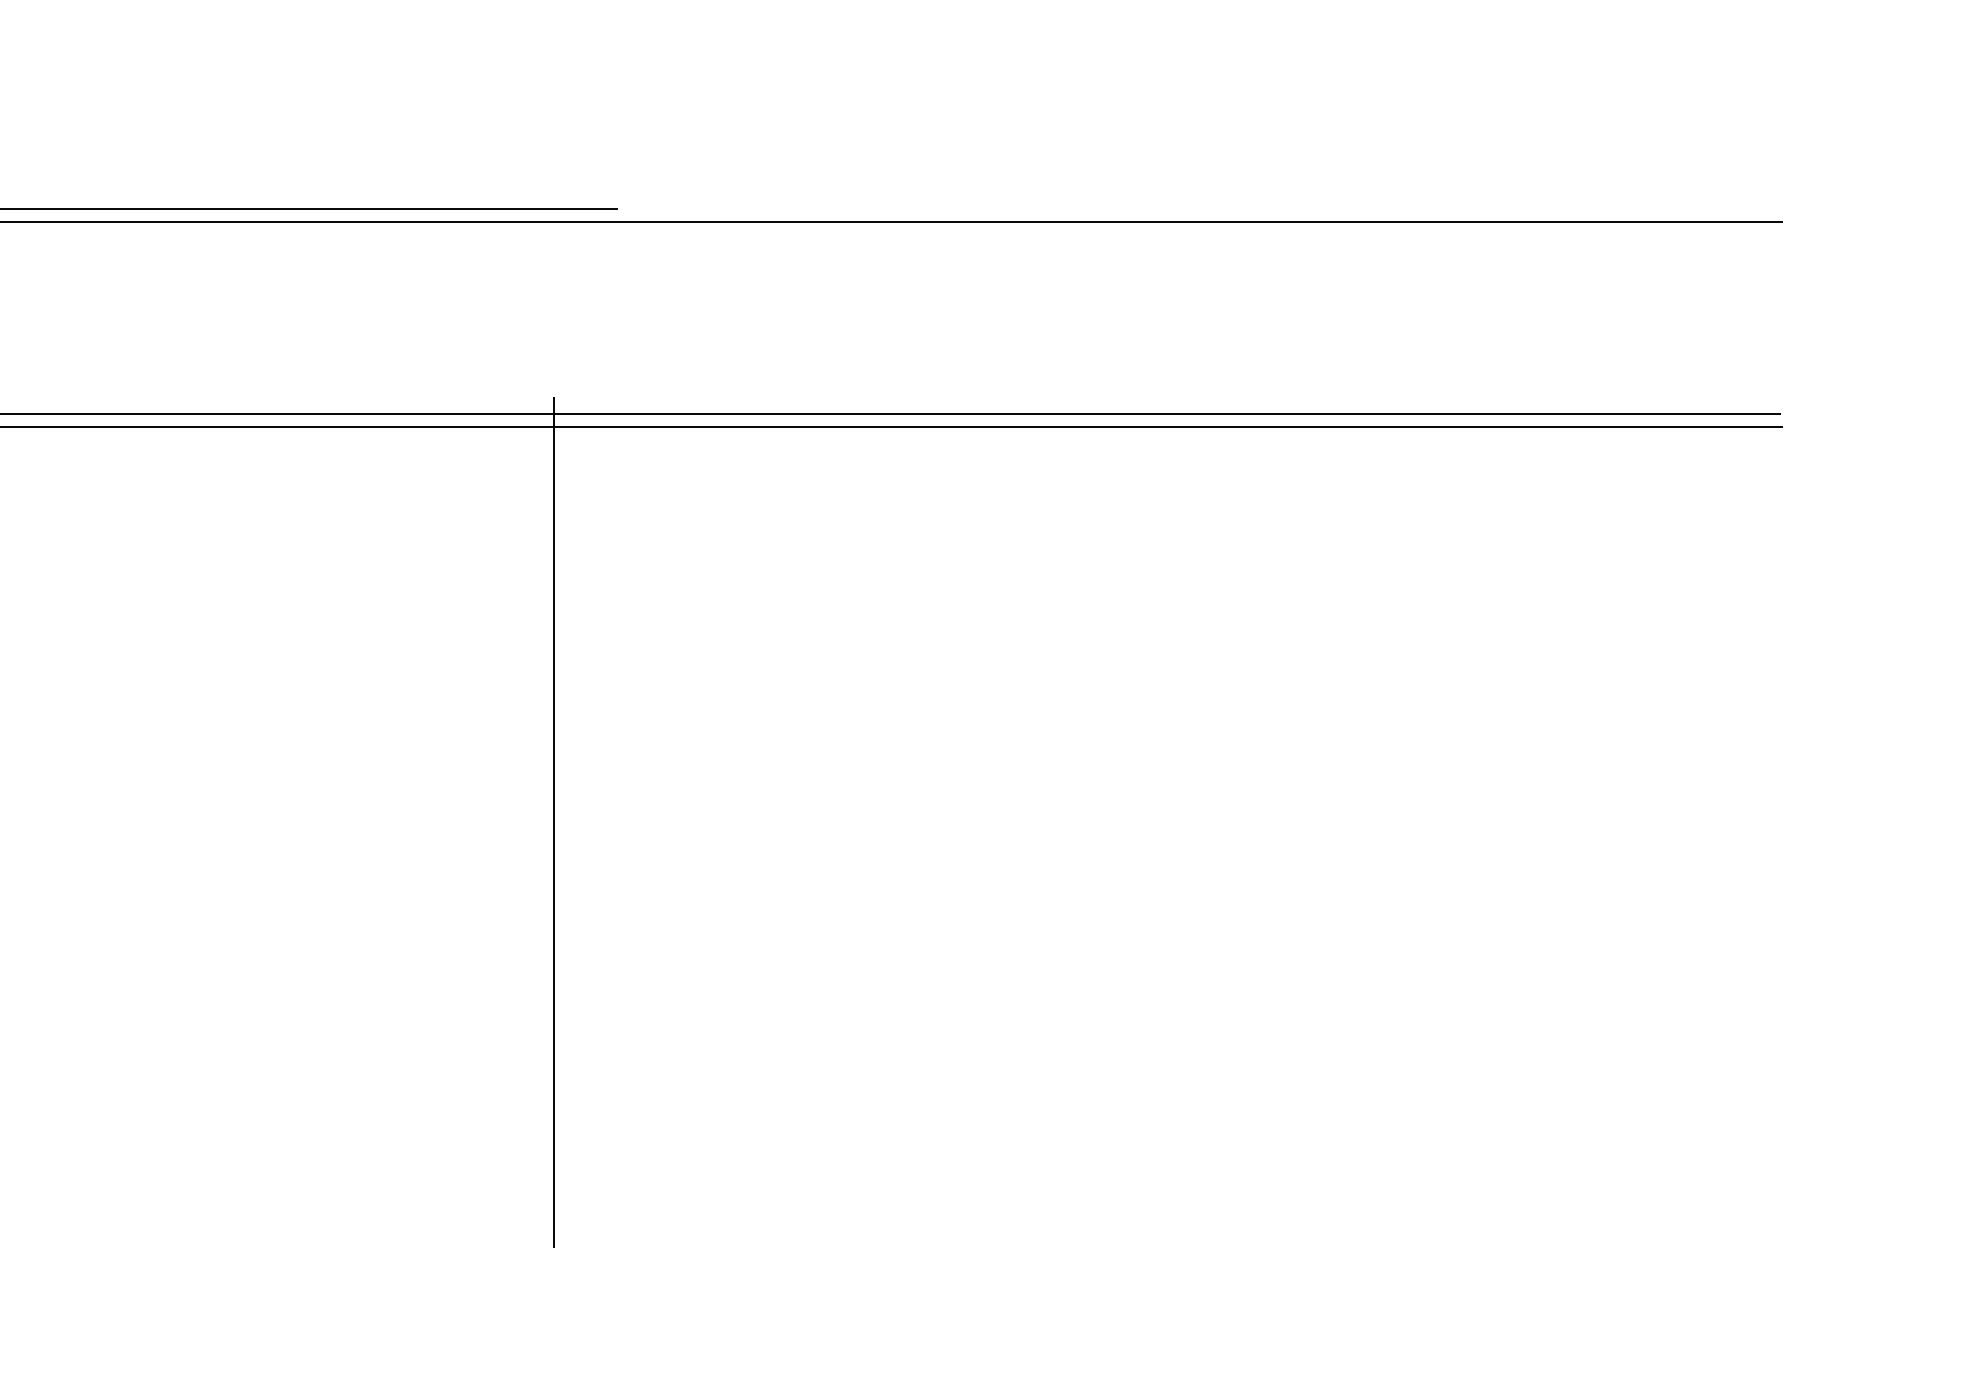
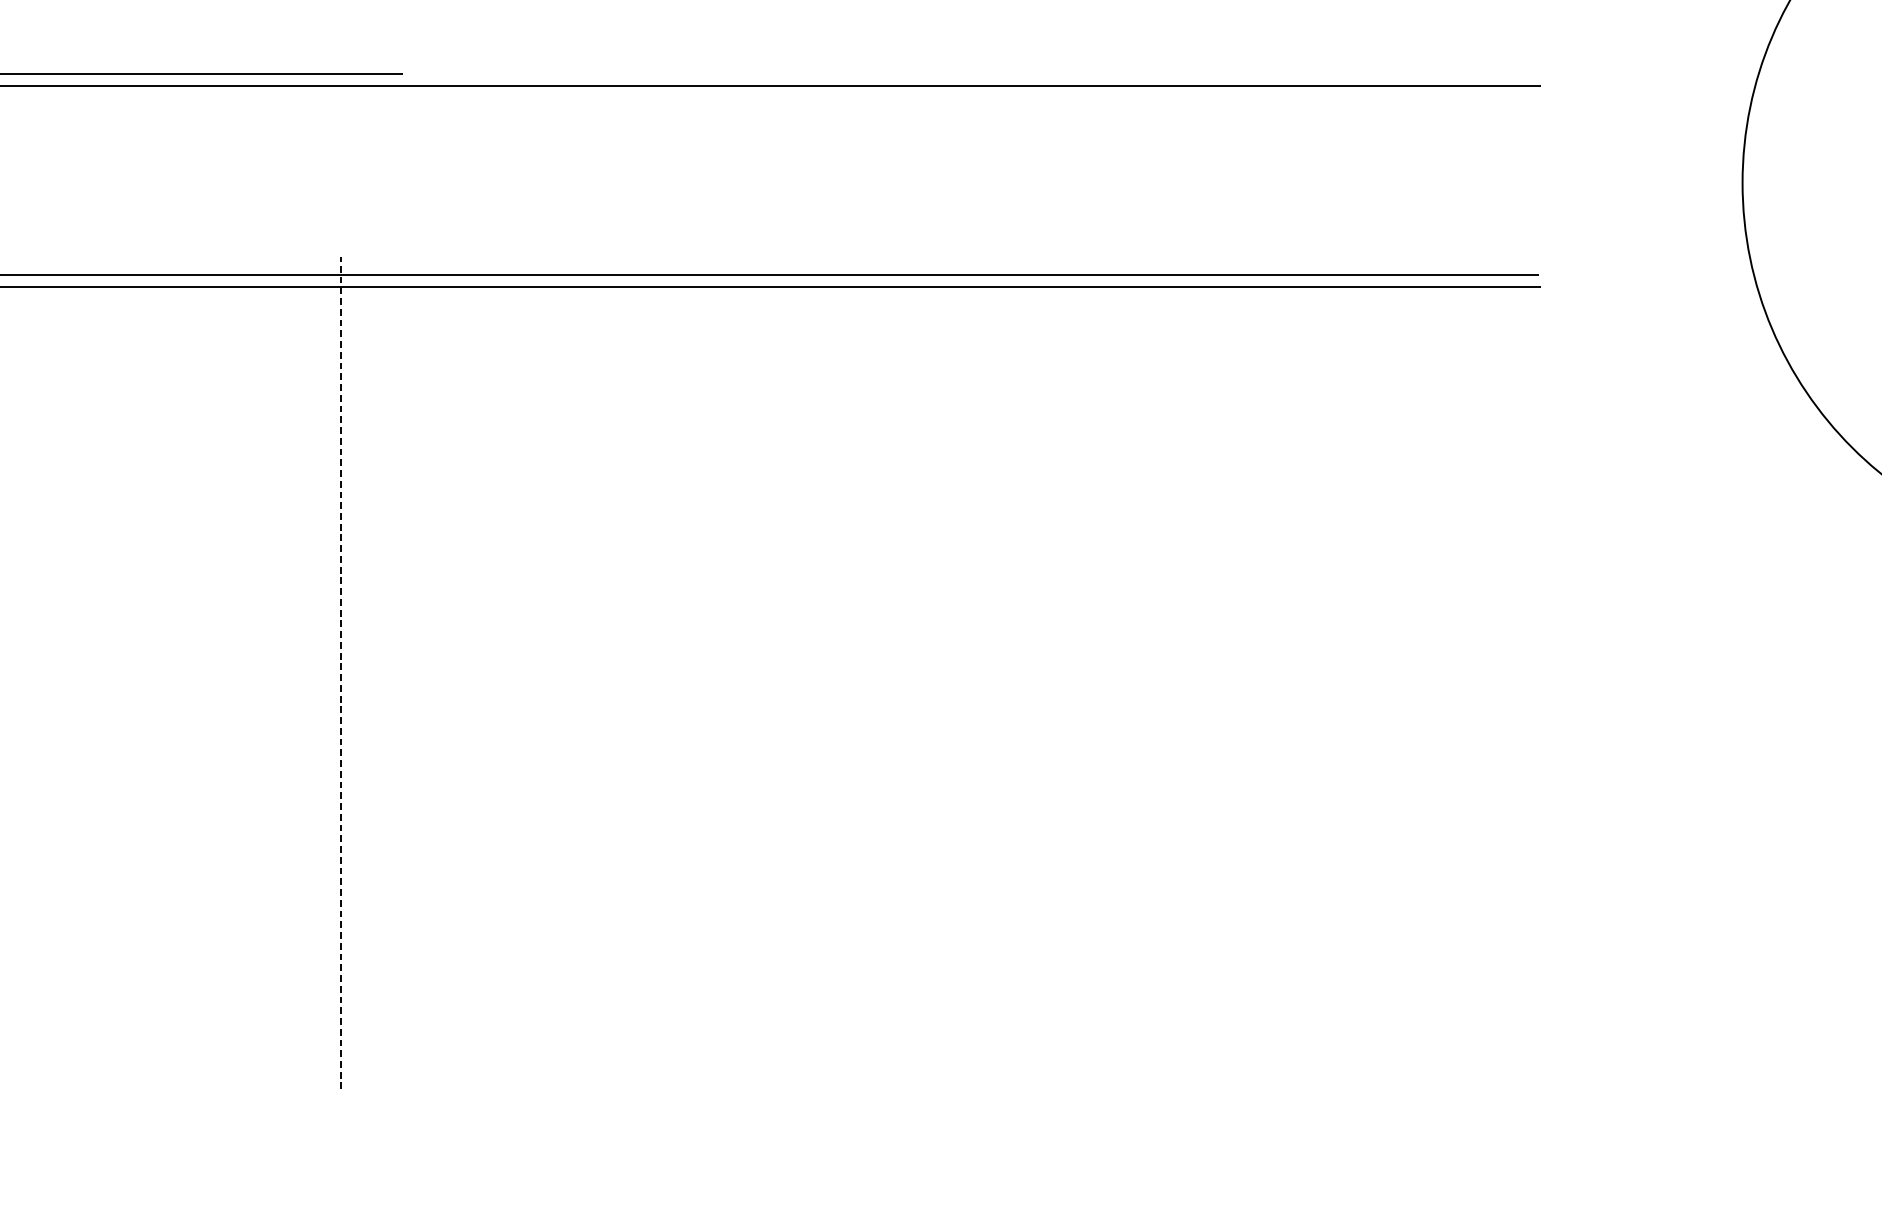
line: (554, 822) -> (340, 673), solid -> dashed

